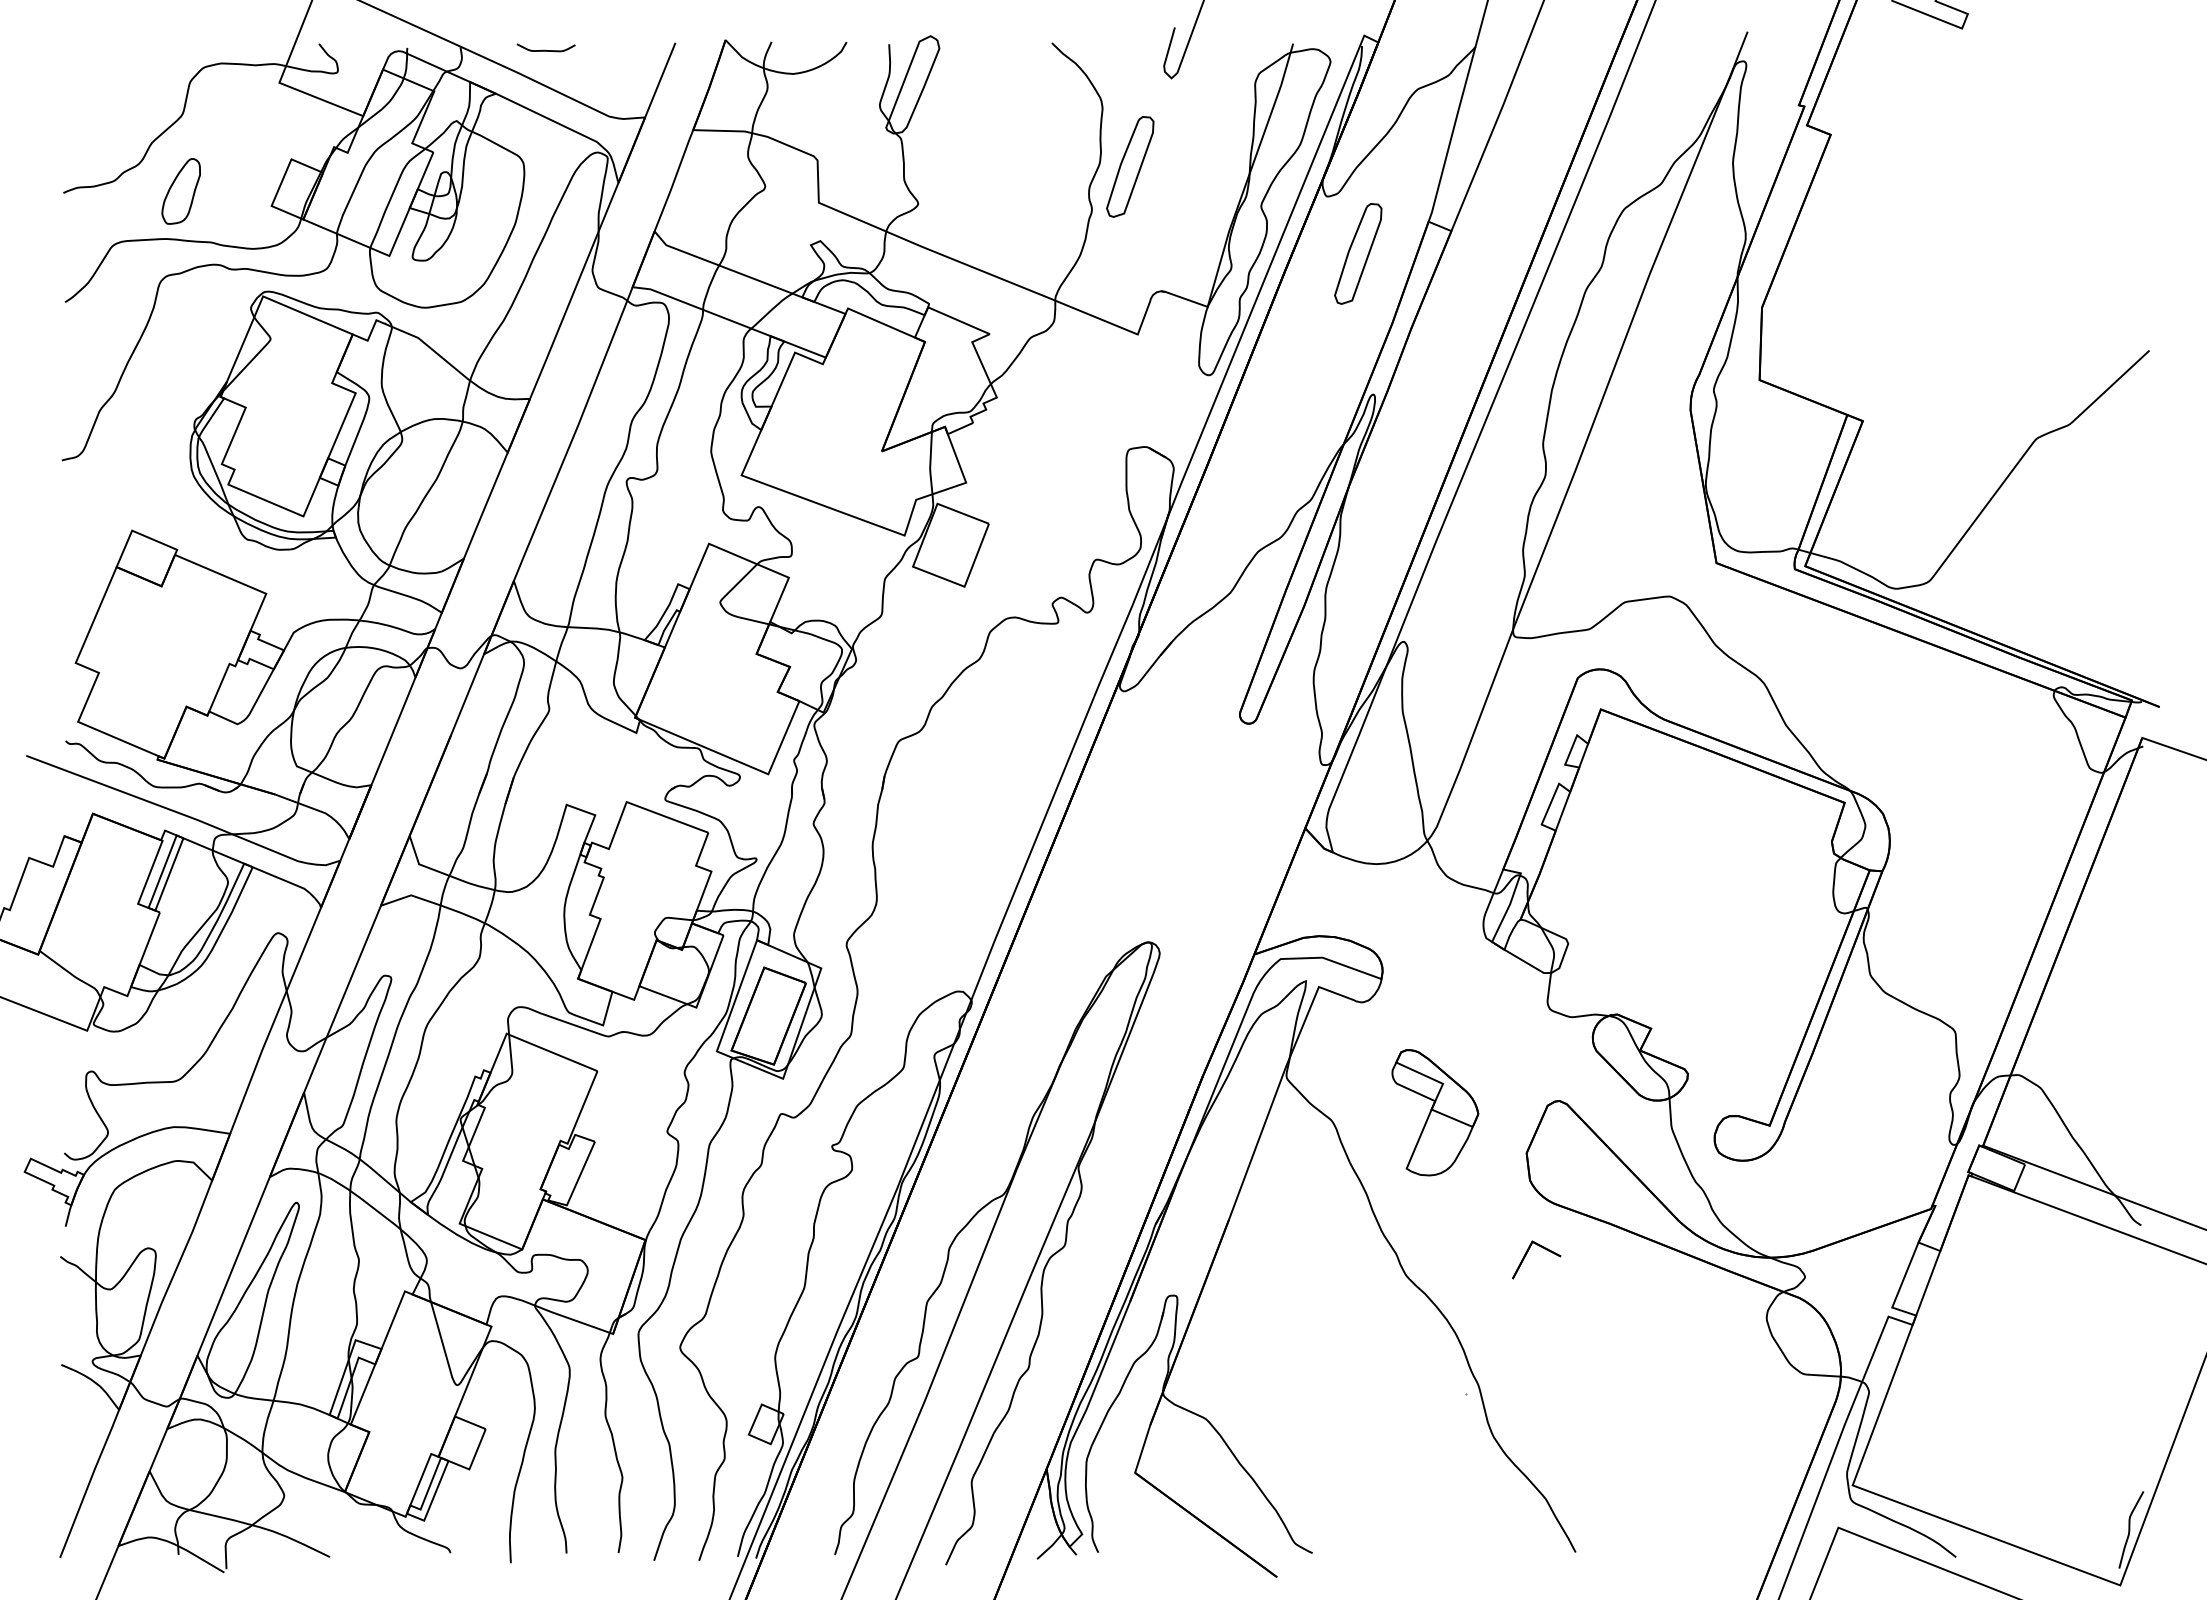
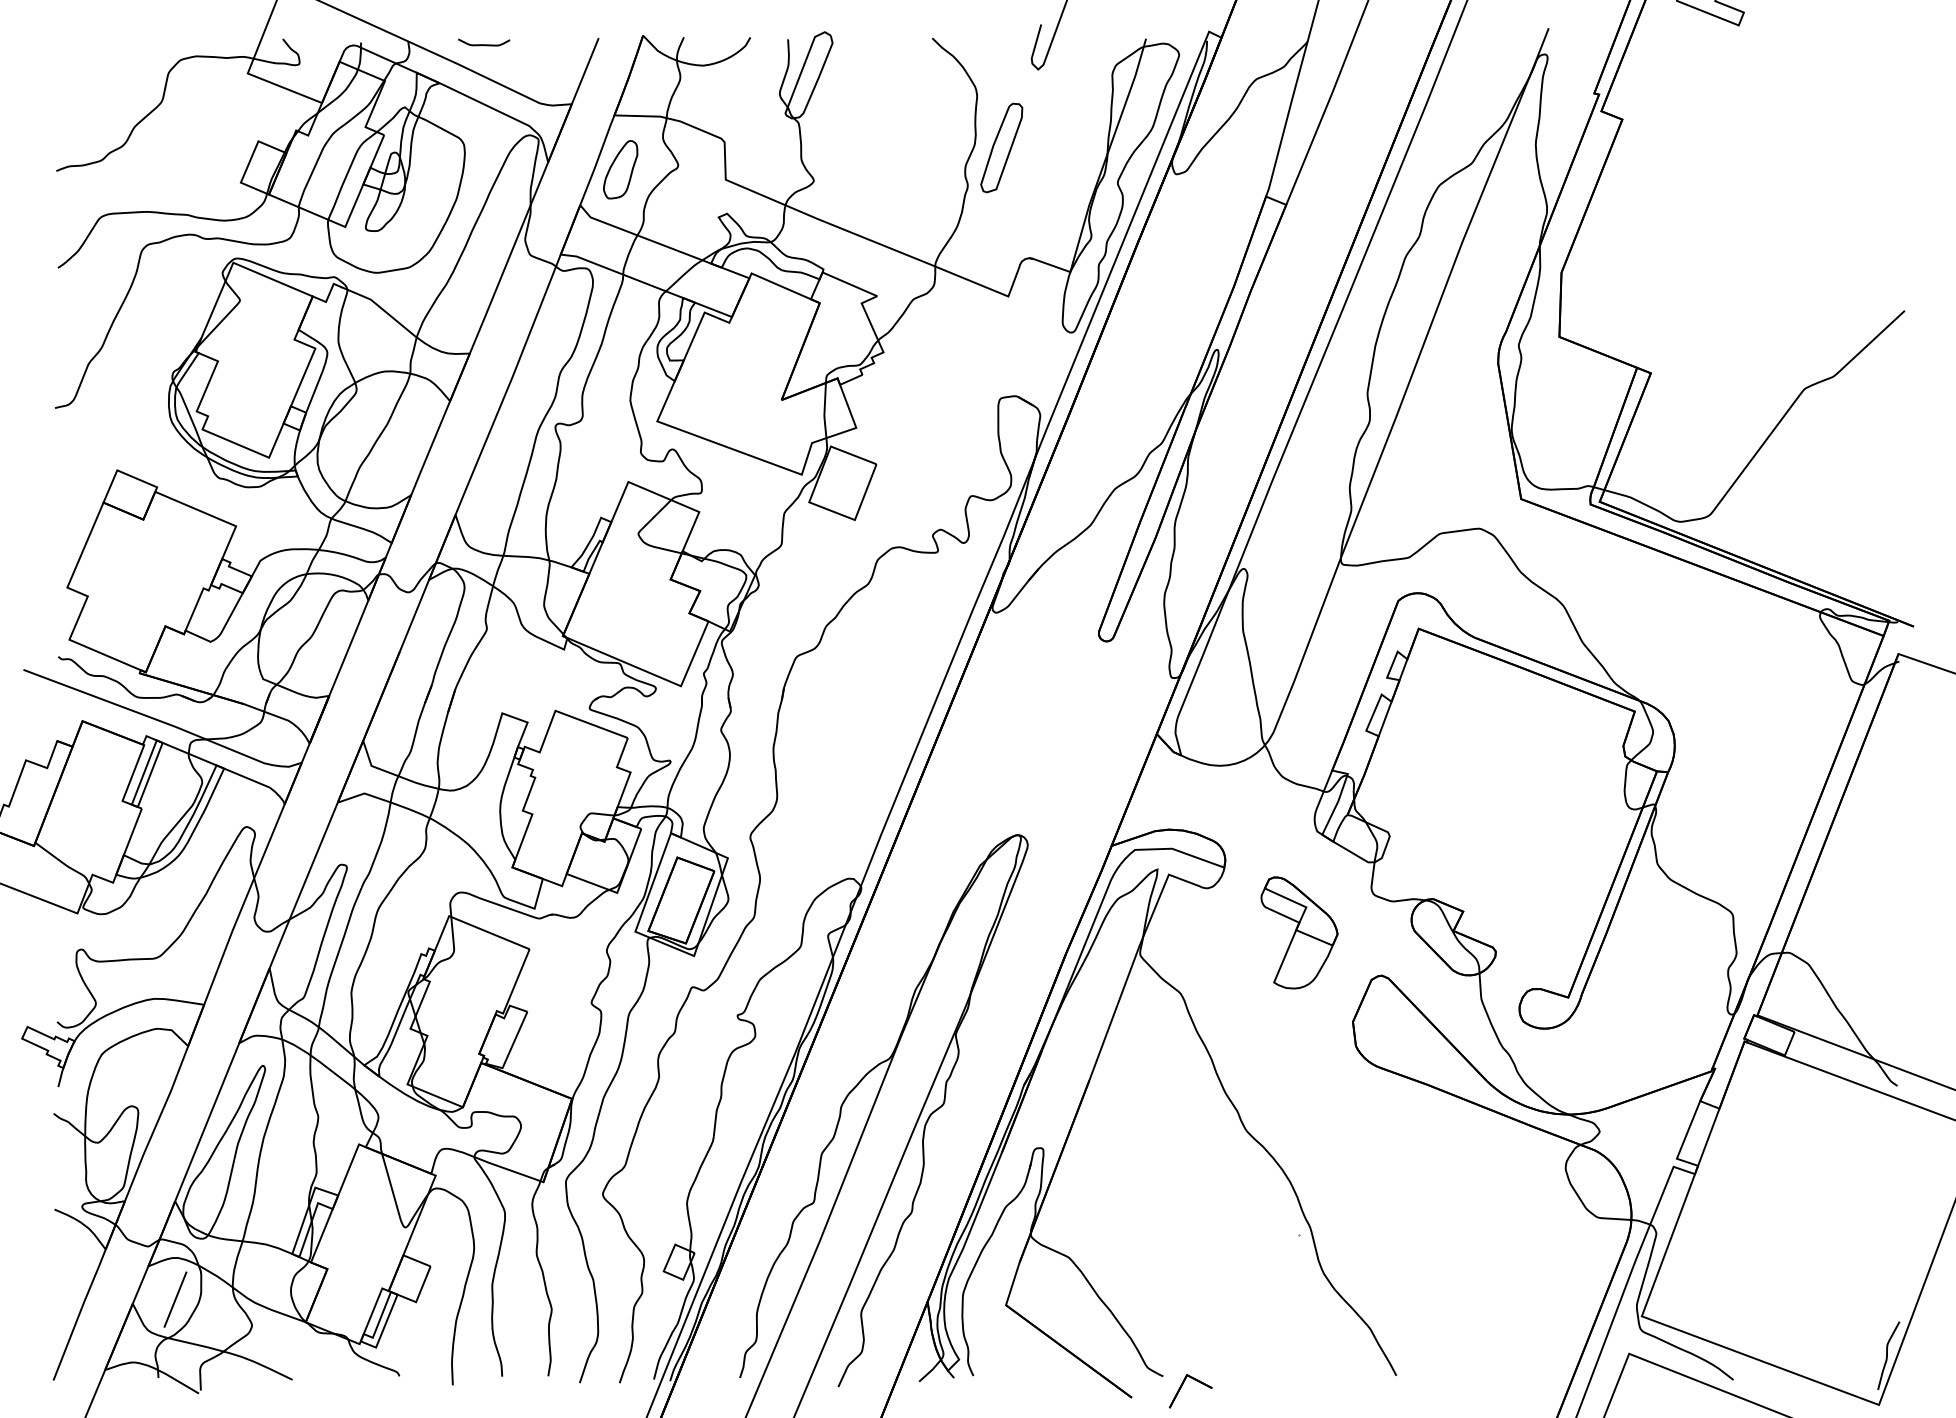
part: (180, 191) -> (620, 169), moved
part: (1358, 253) -> (1203, 224), removed
part: (1435, 1112) -> (1299, 932), moved
part: (1526, 1255) -> (1181, 1387), moved
line: (197, 1466) -> (175, 1299), added

